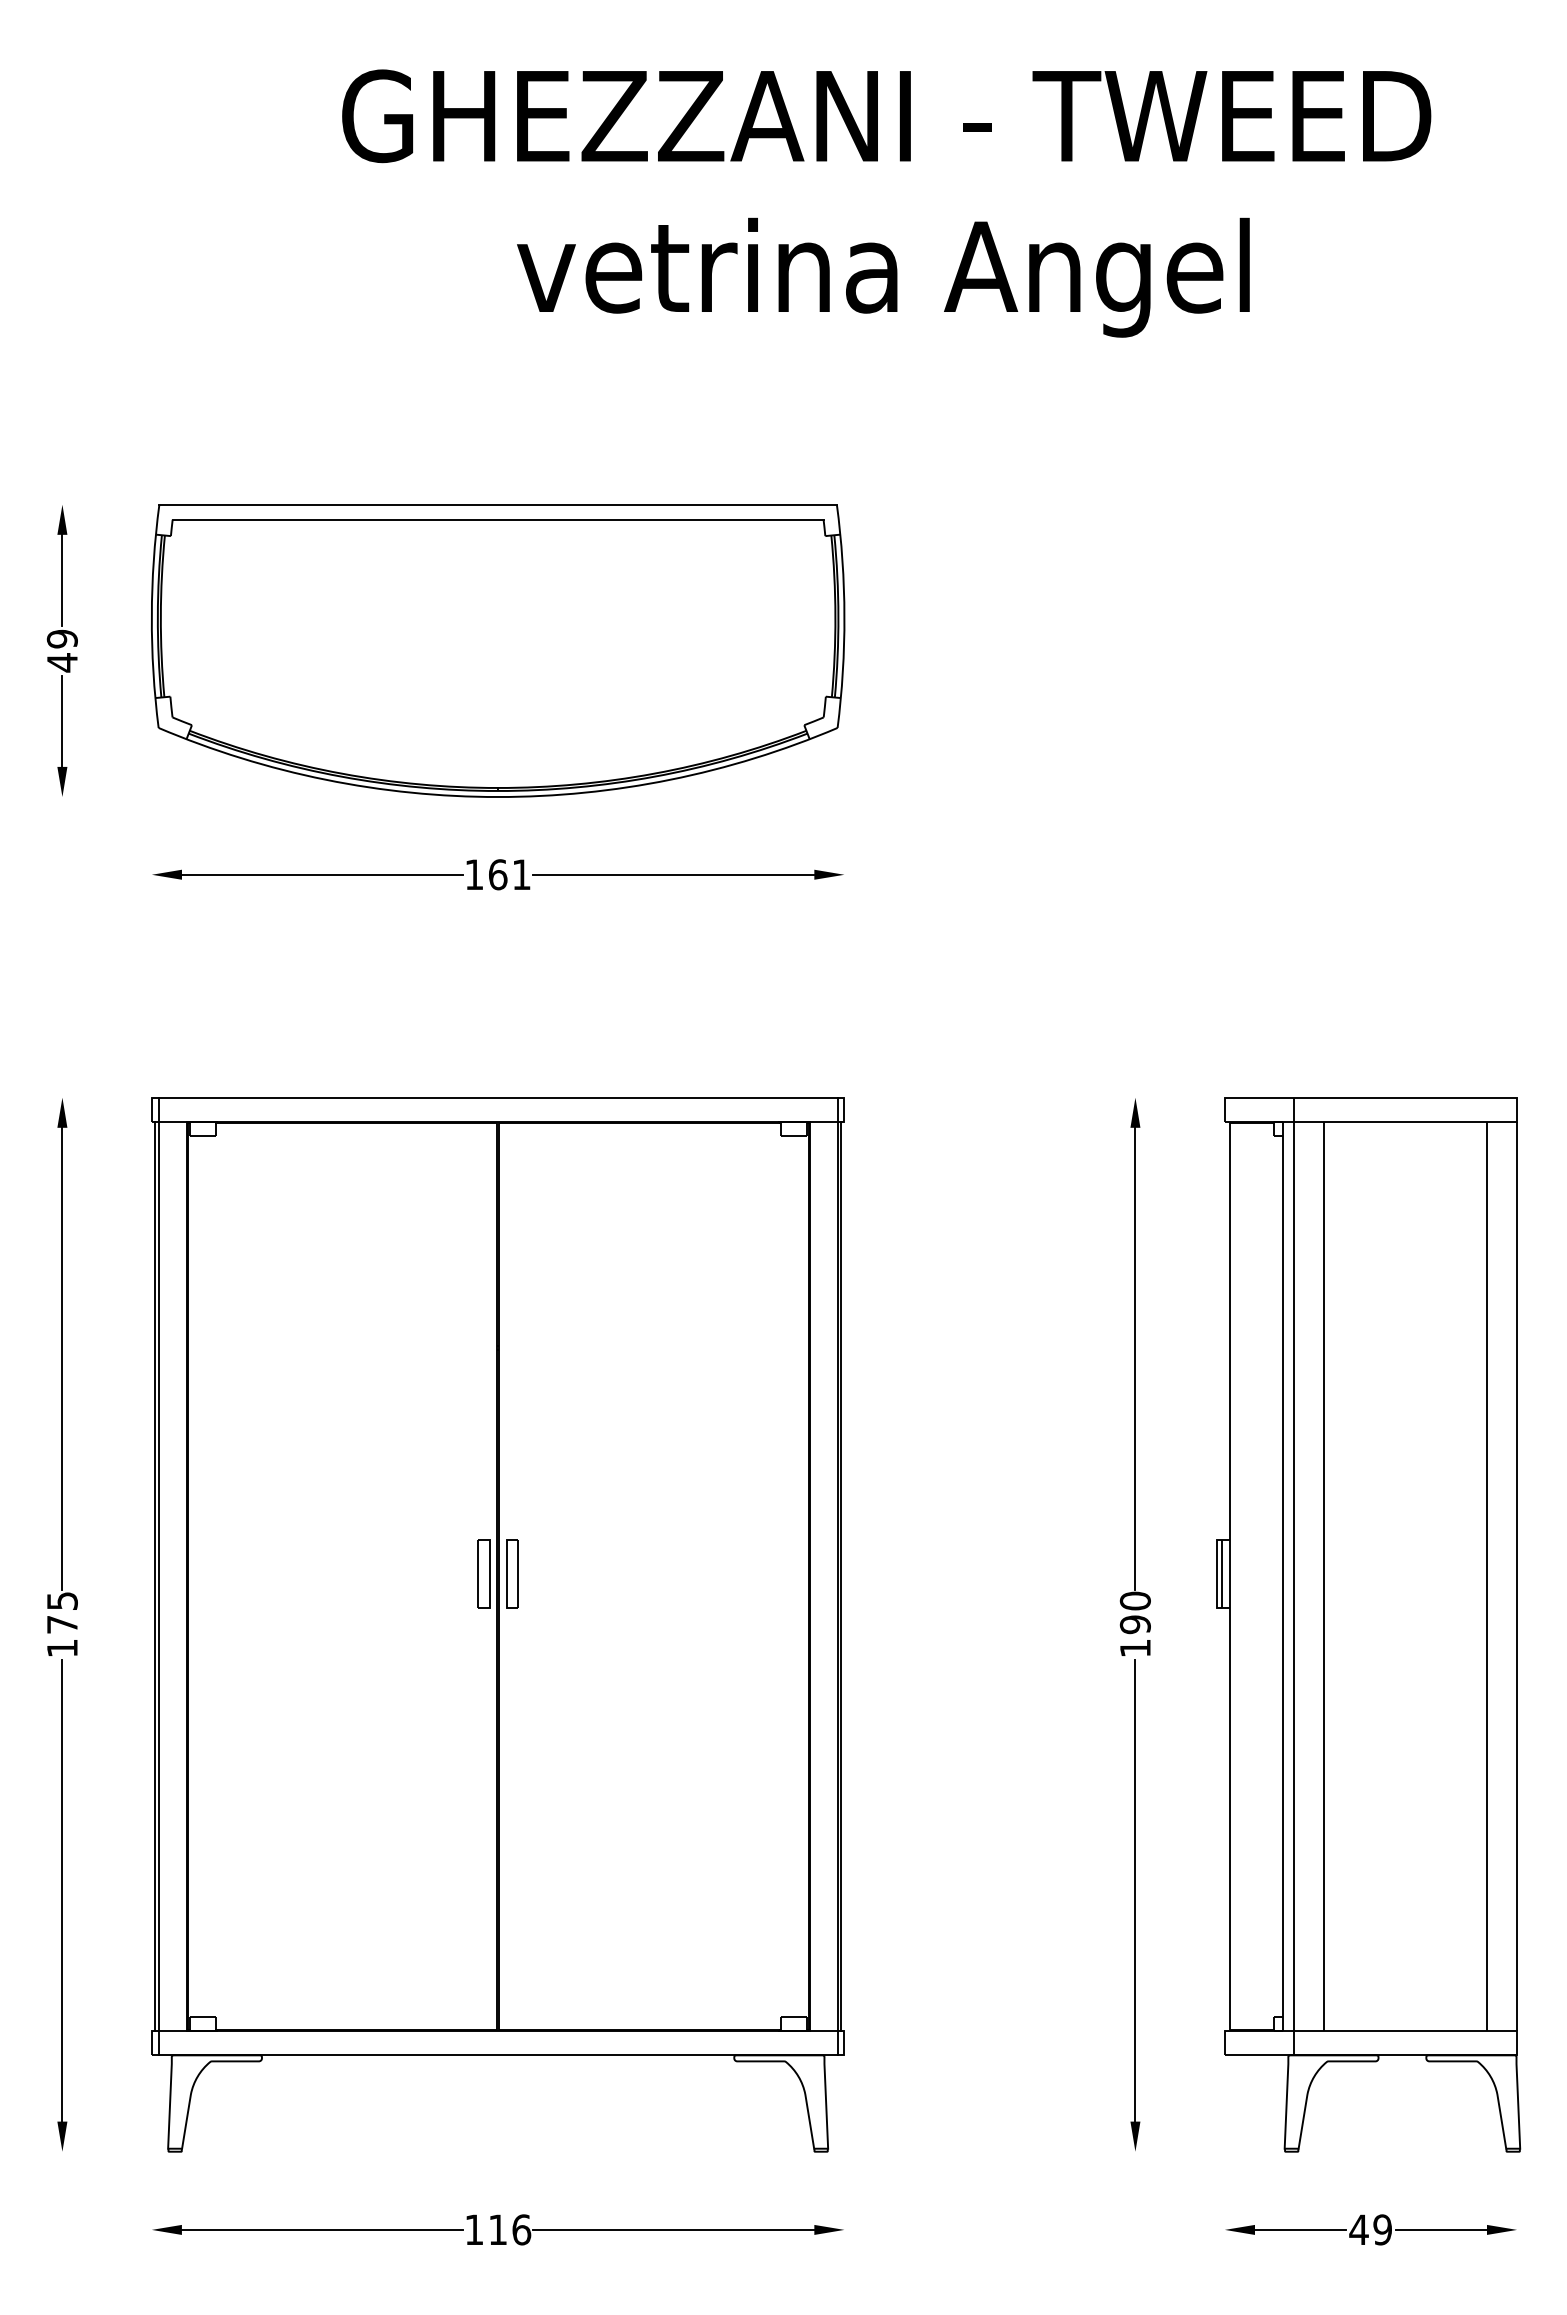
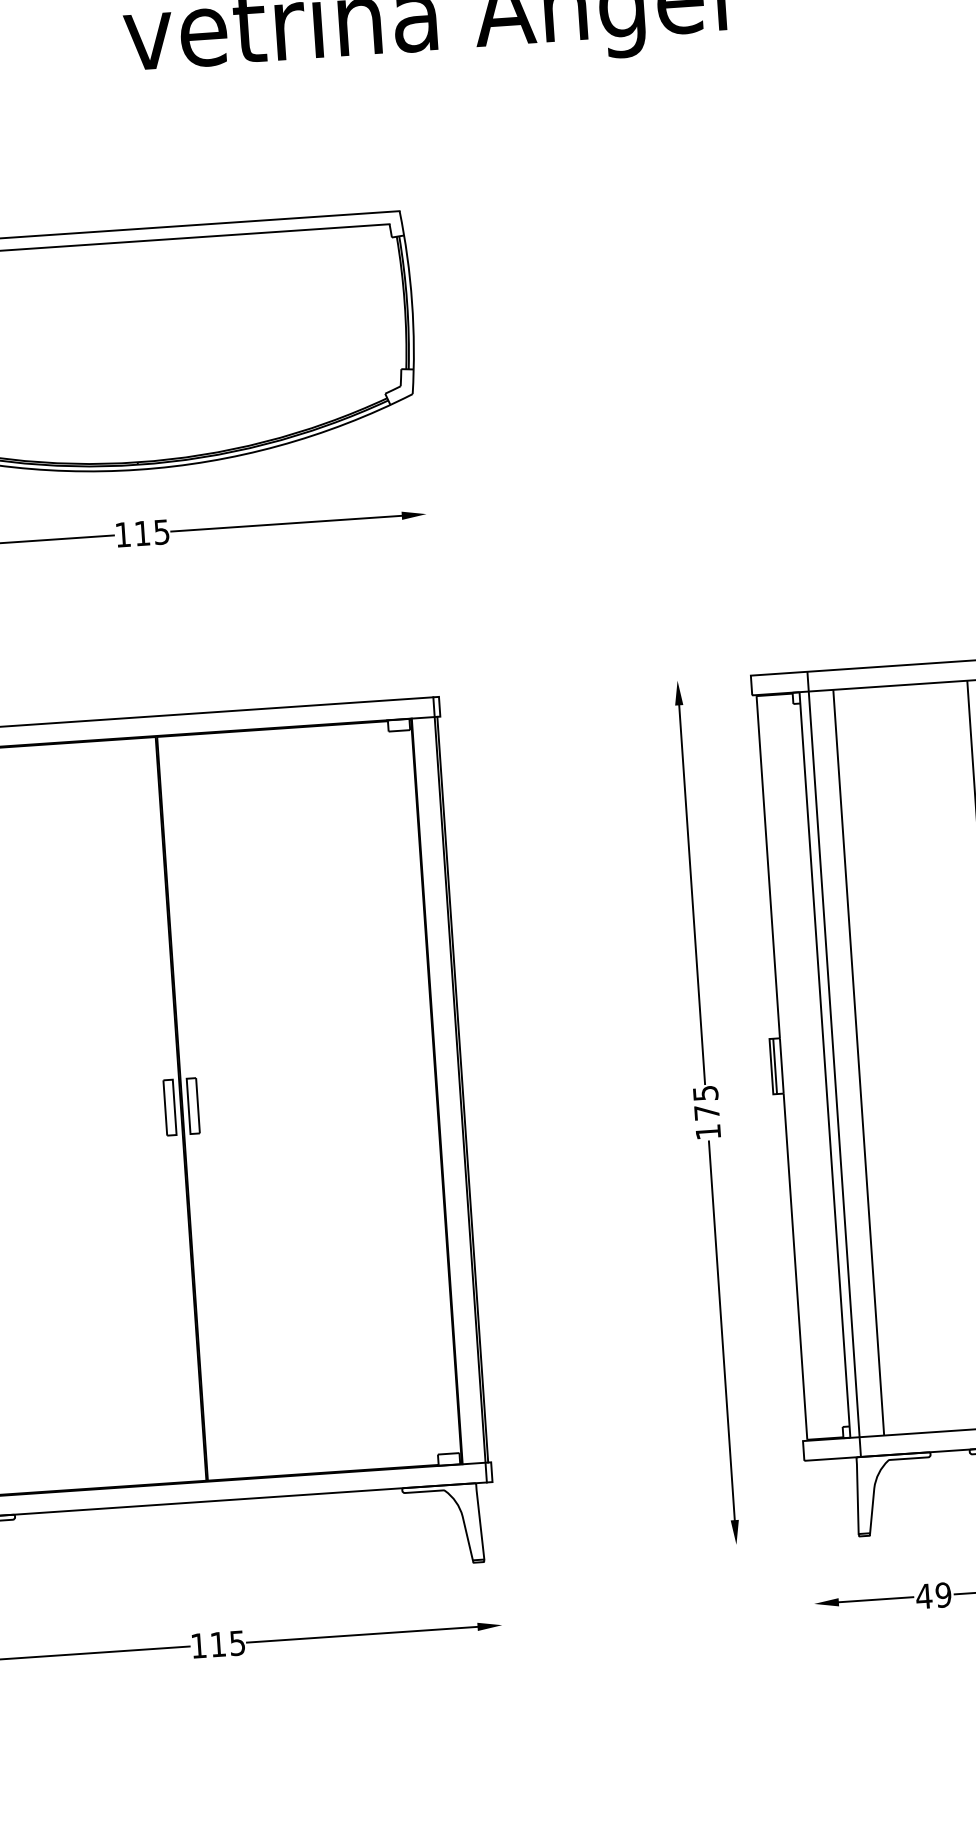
text: (509, 874) -> (151, 532), 161 -> 115
text: (1134, 1612) -> (705, 1102), 190 -> 175
text: (521, 2229) -> (237, 1642), 116 -> 115

